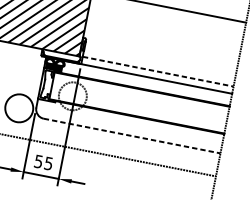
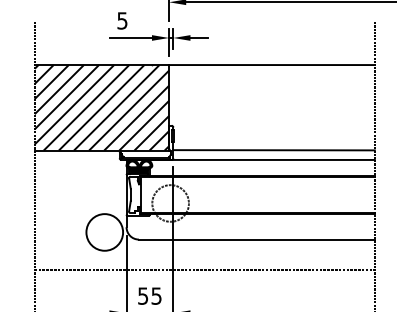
line: (158, 71) -> (274, 150), dashed -> solid
line: (131, 135) -> (256, 239), dashed -> solid

